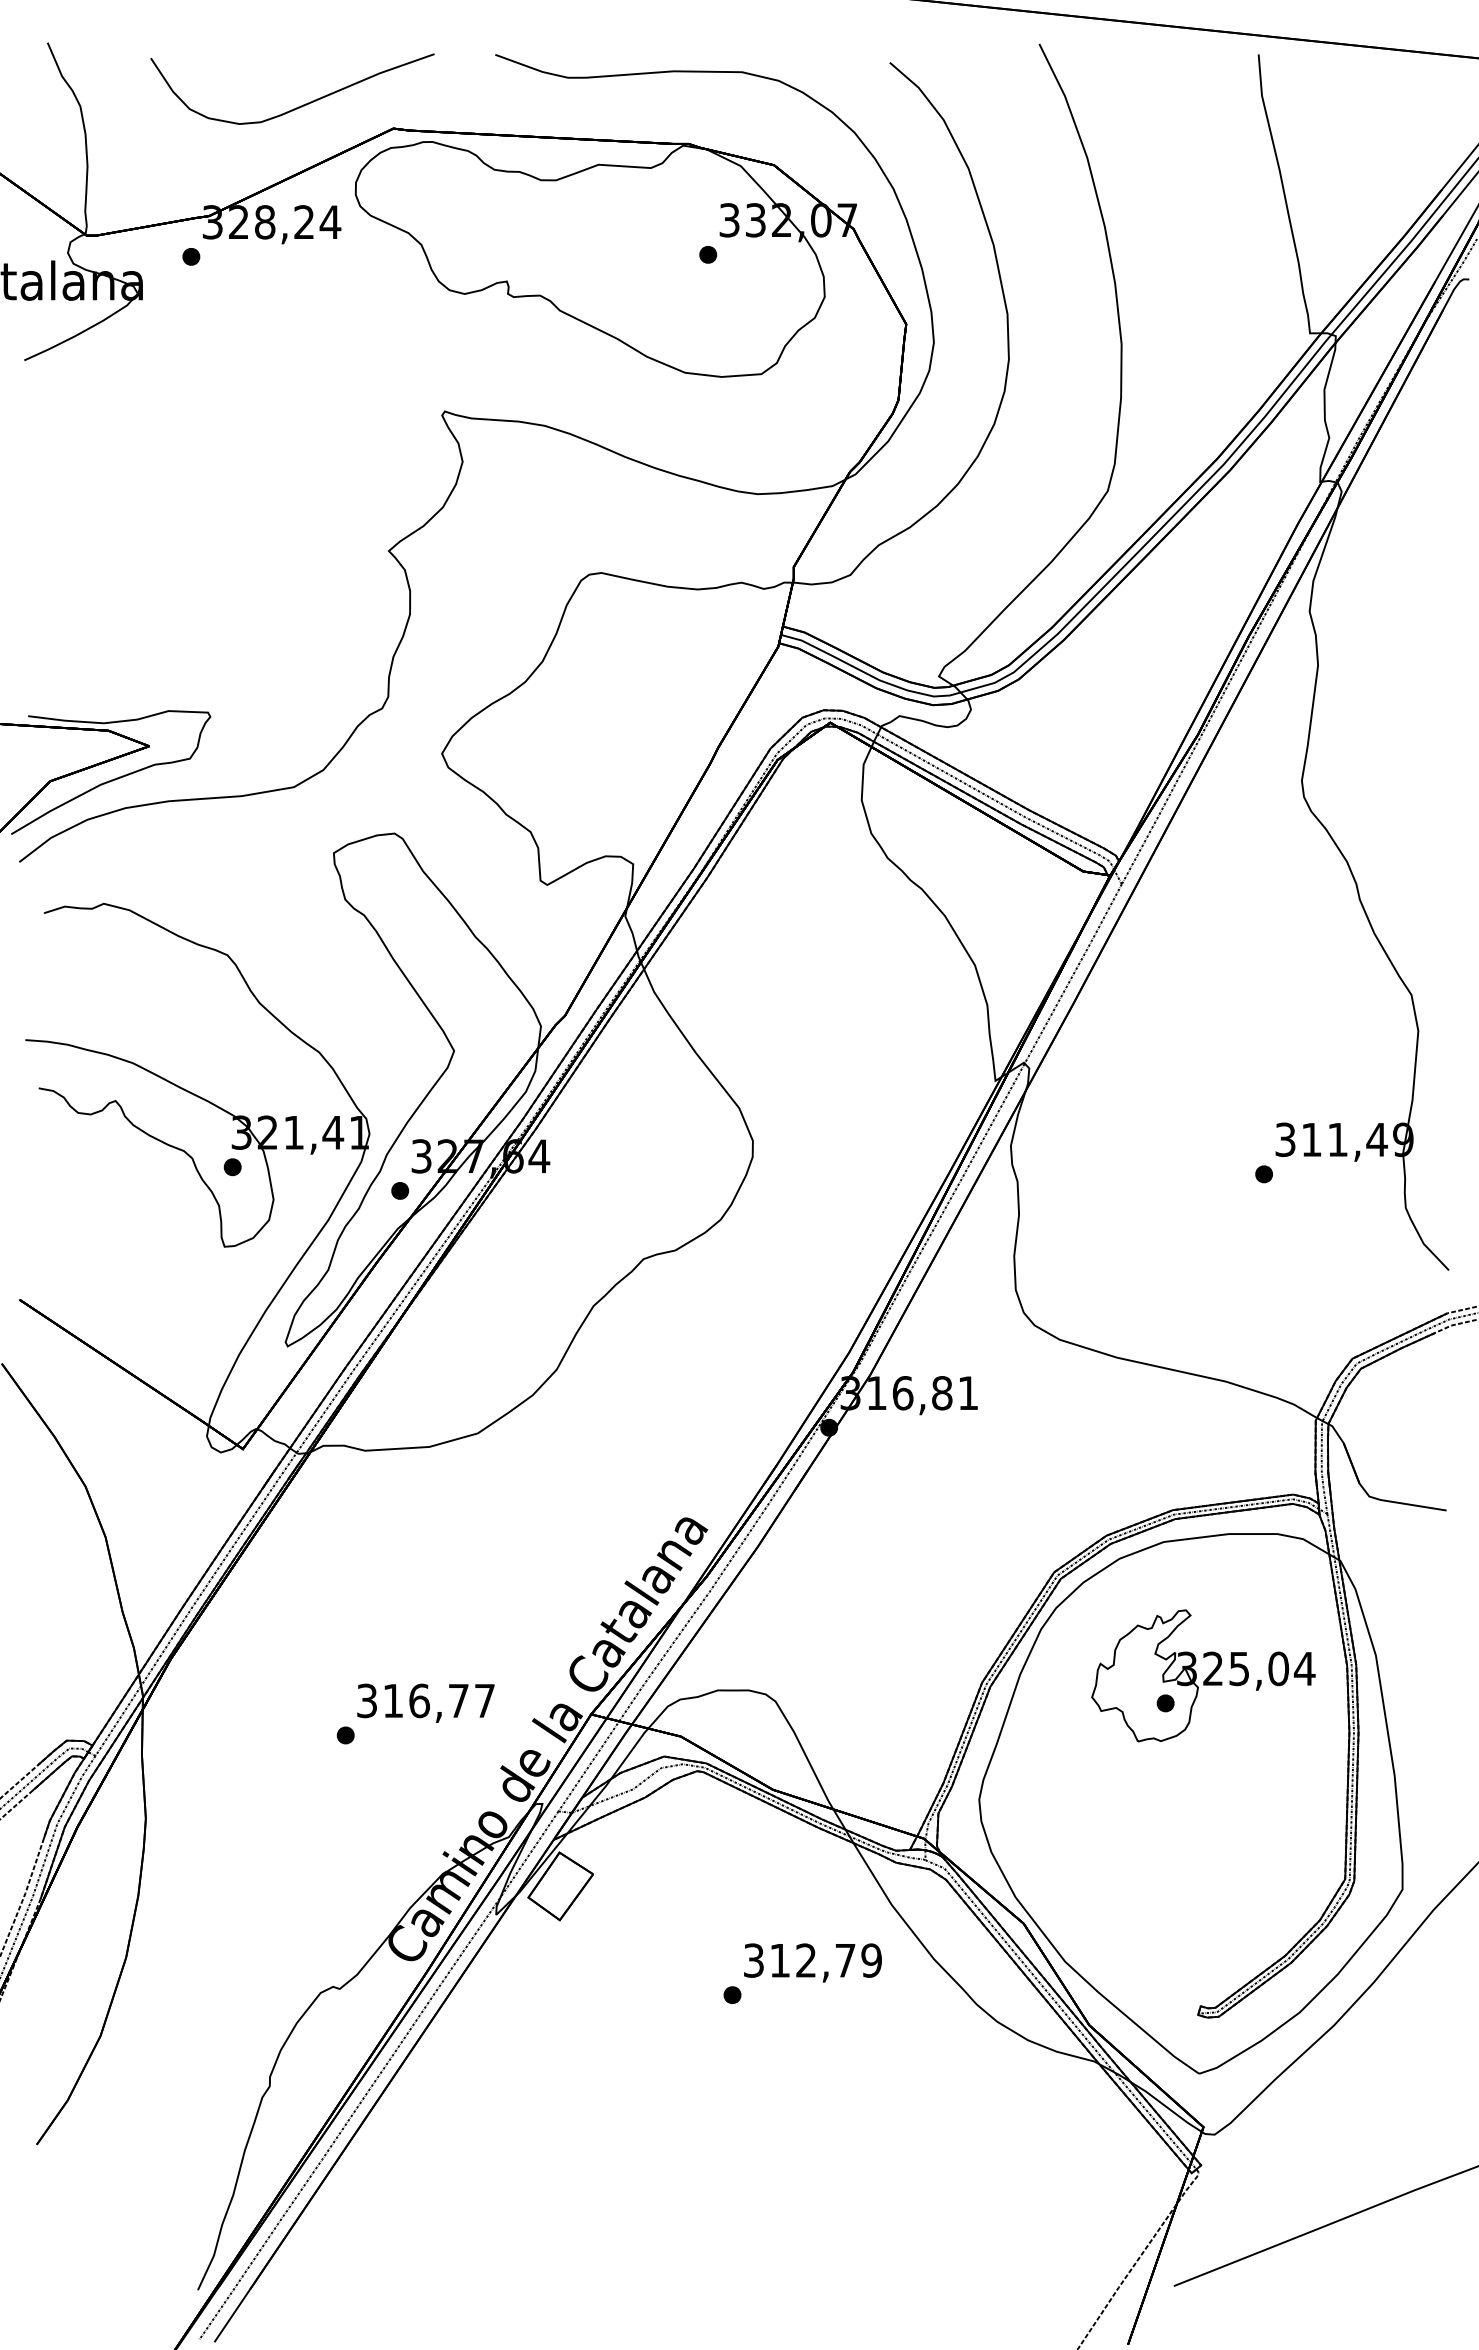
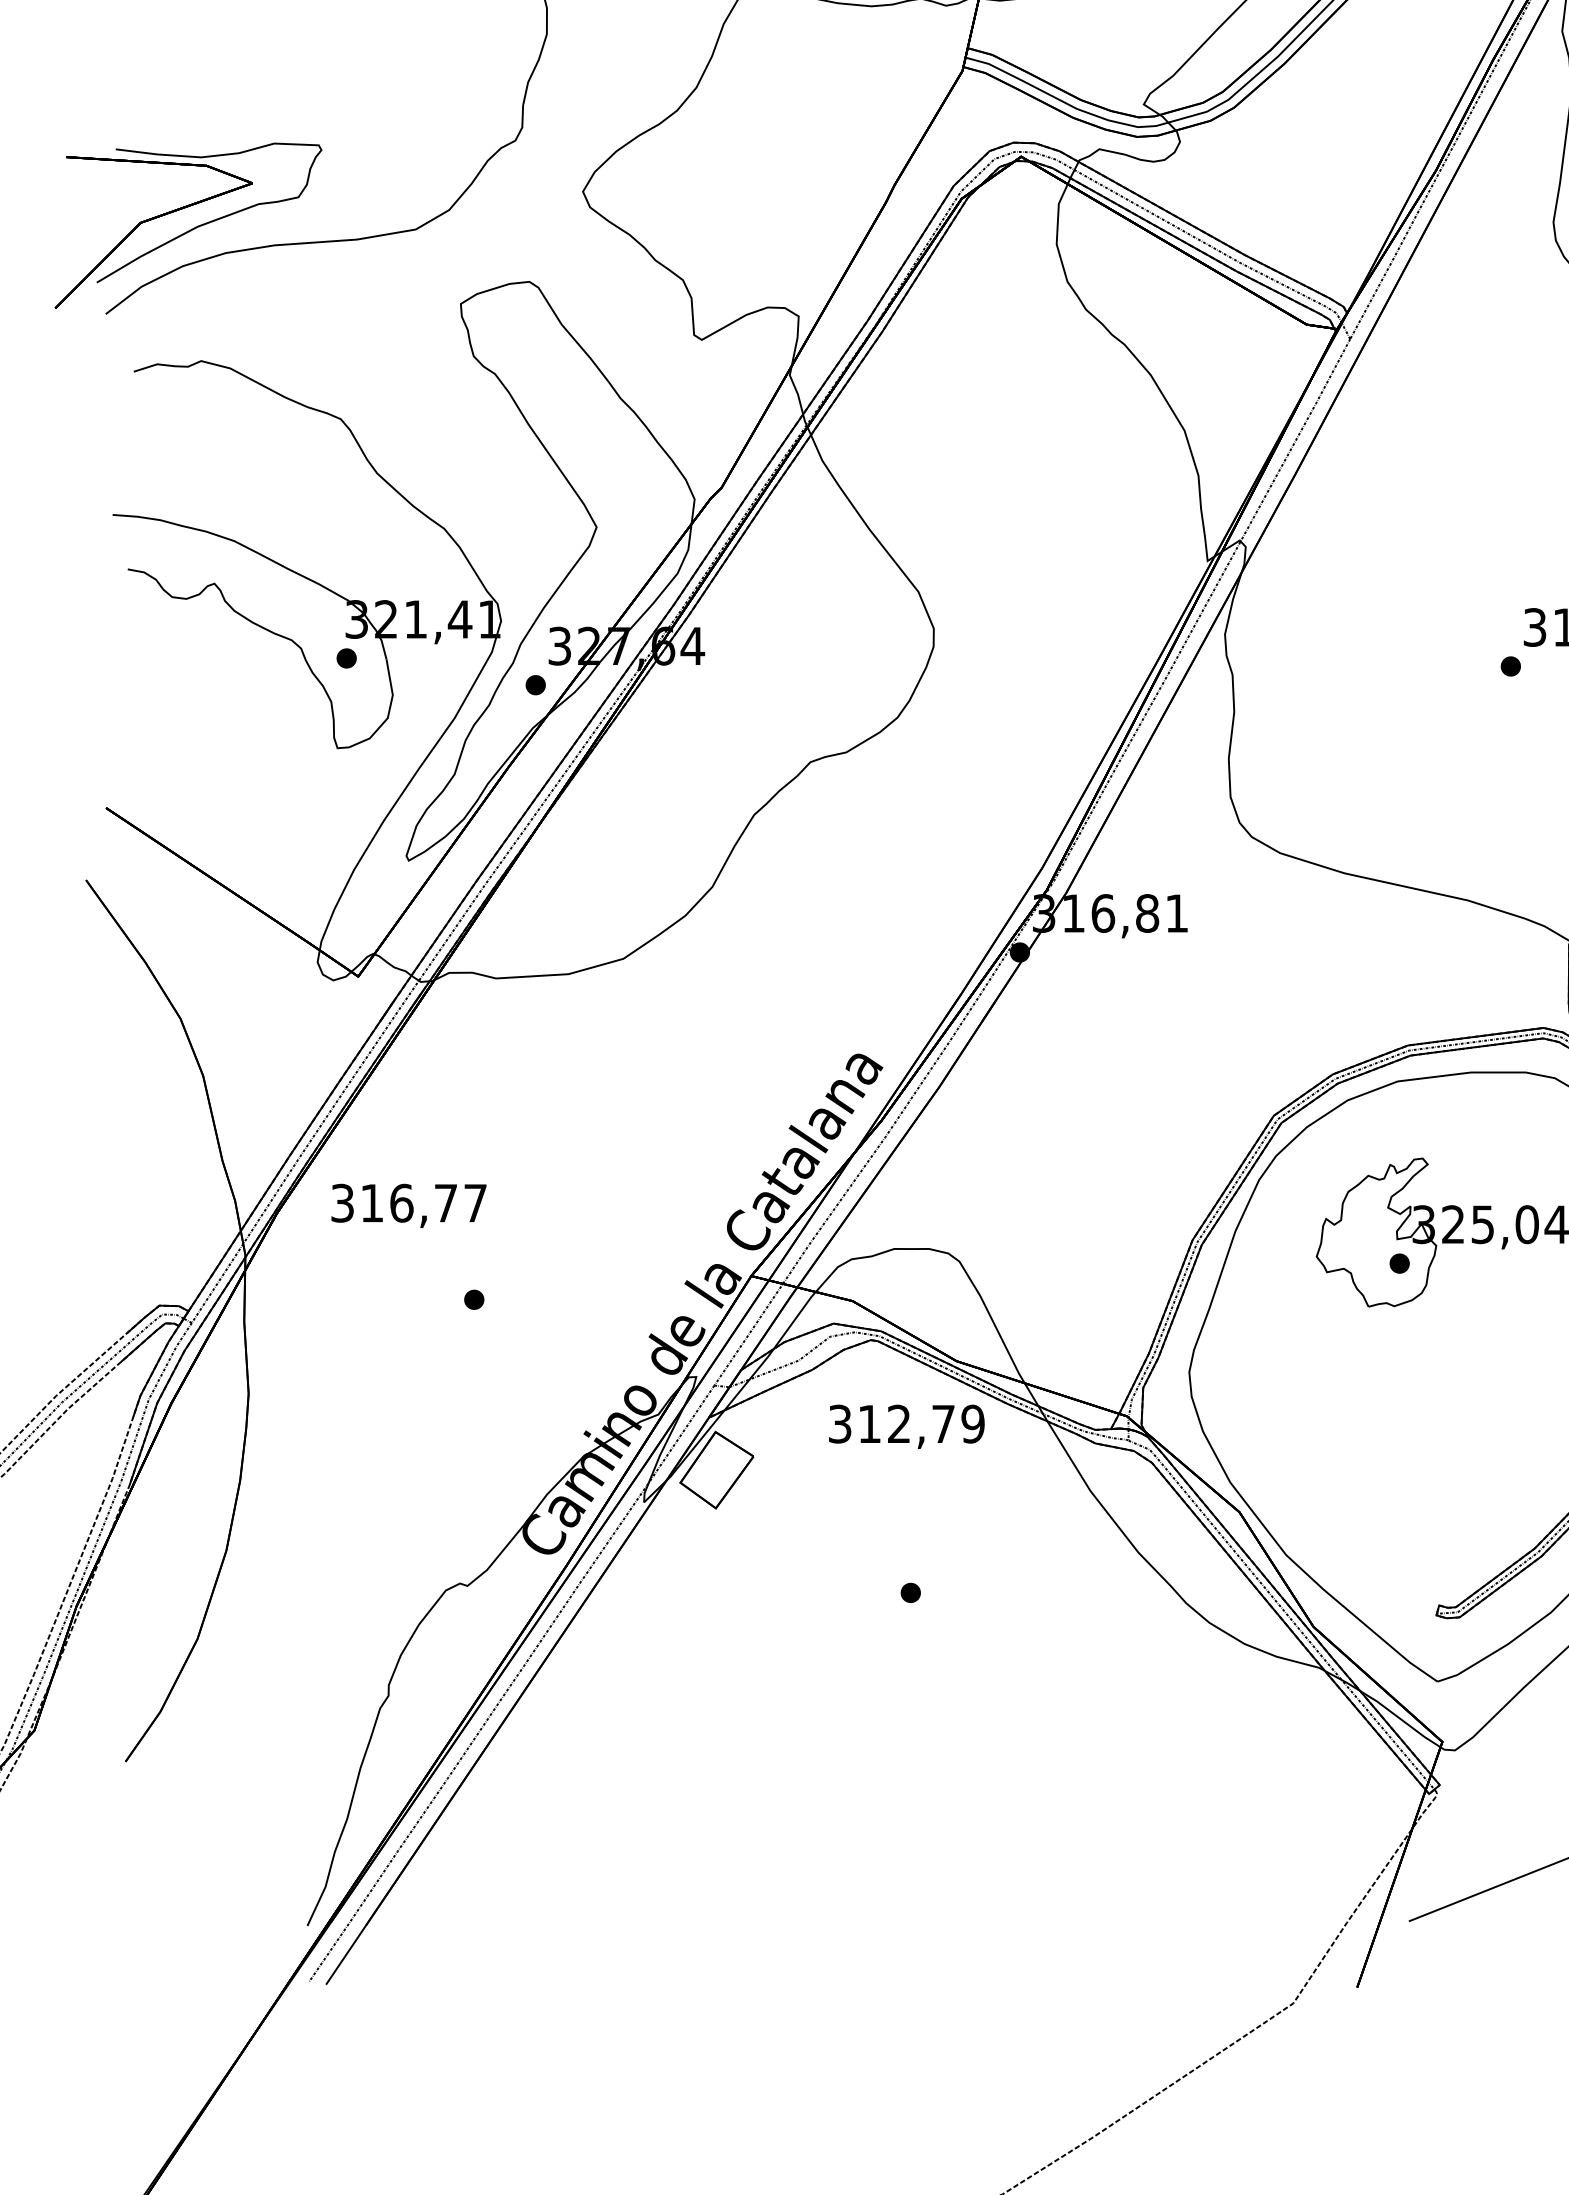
text: (425, 1702) -> (408, 1205), moved
text: (812, 1962) -> (906, 1426), moved

